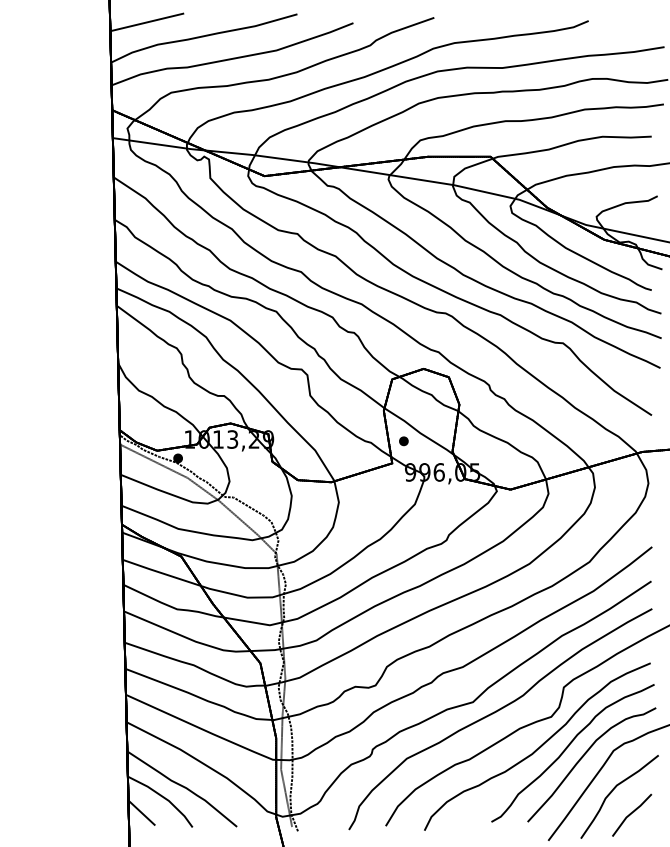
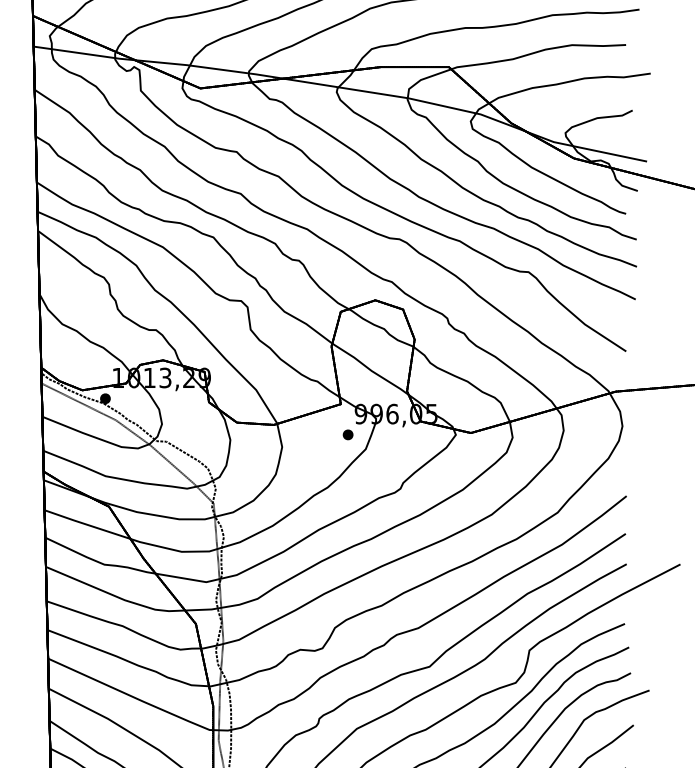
part: (403, 441) -> (347, 435), moved

